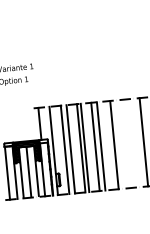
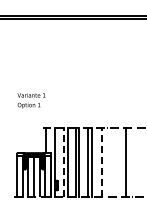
line: (114, 144) -> (102, 162), solid -> dashed
line: (64, 149) -> (63, 162), solid -> dashed

